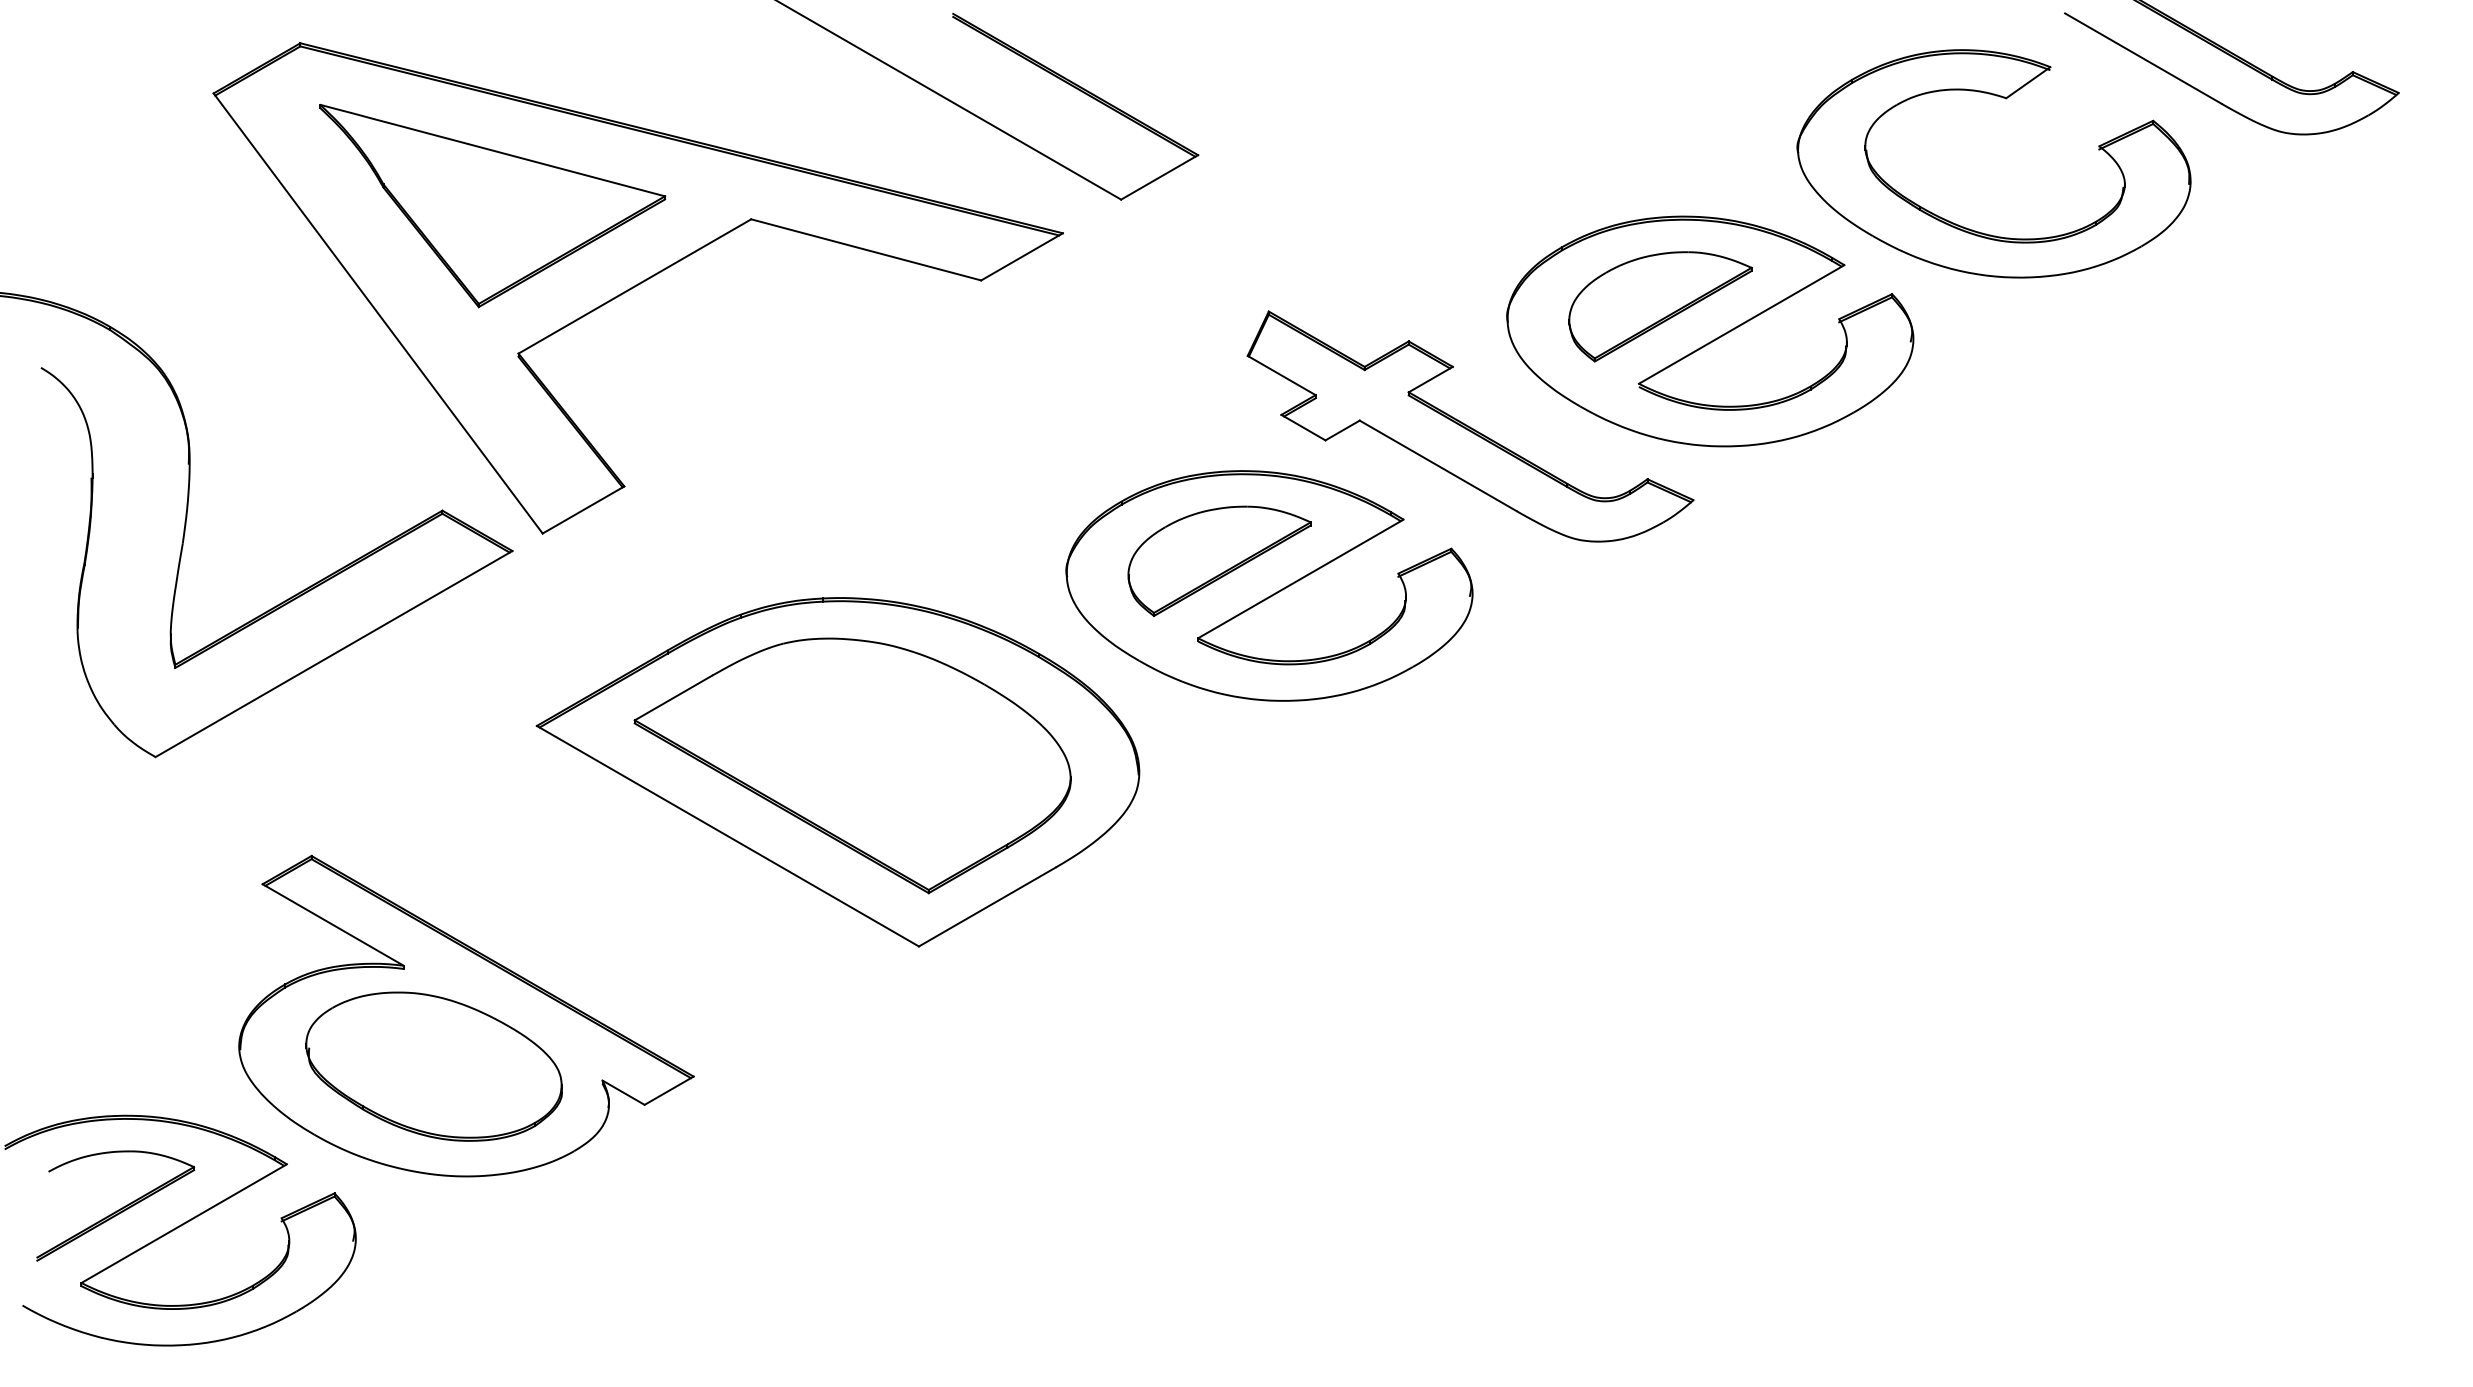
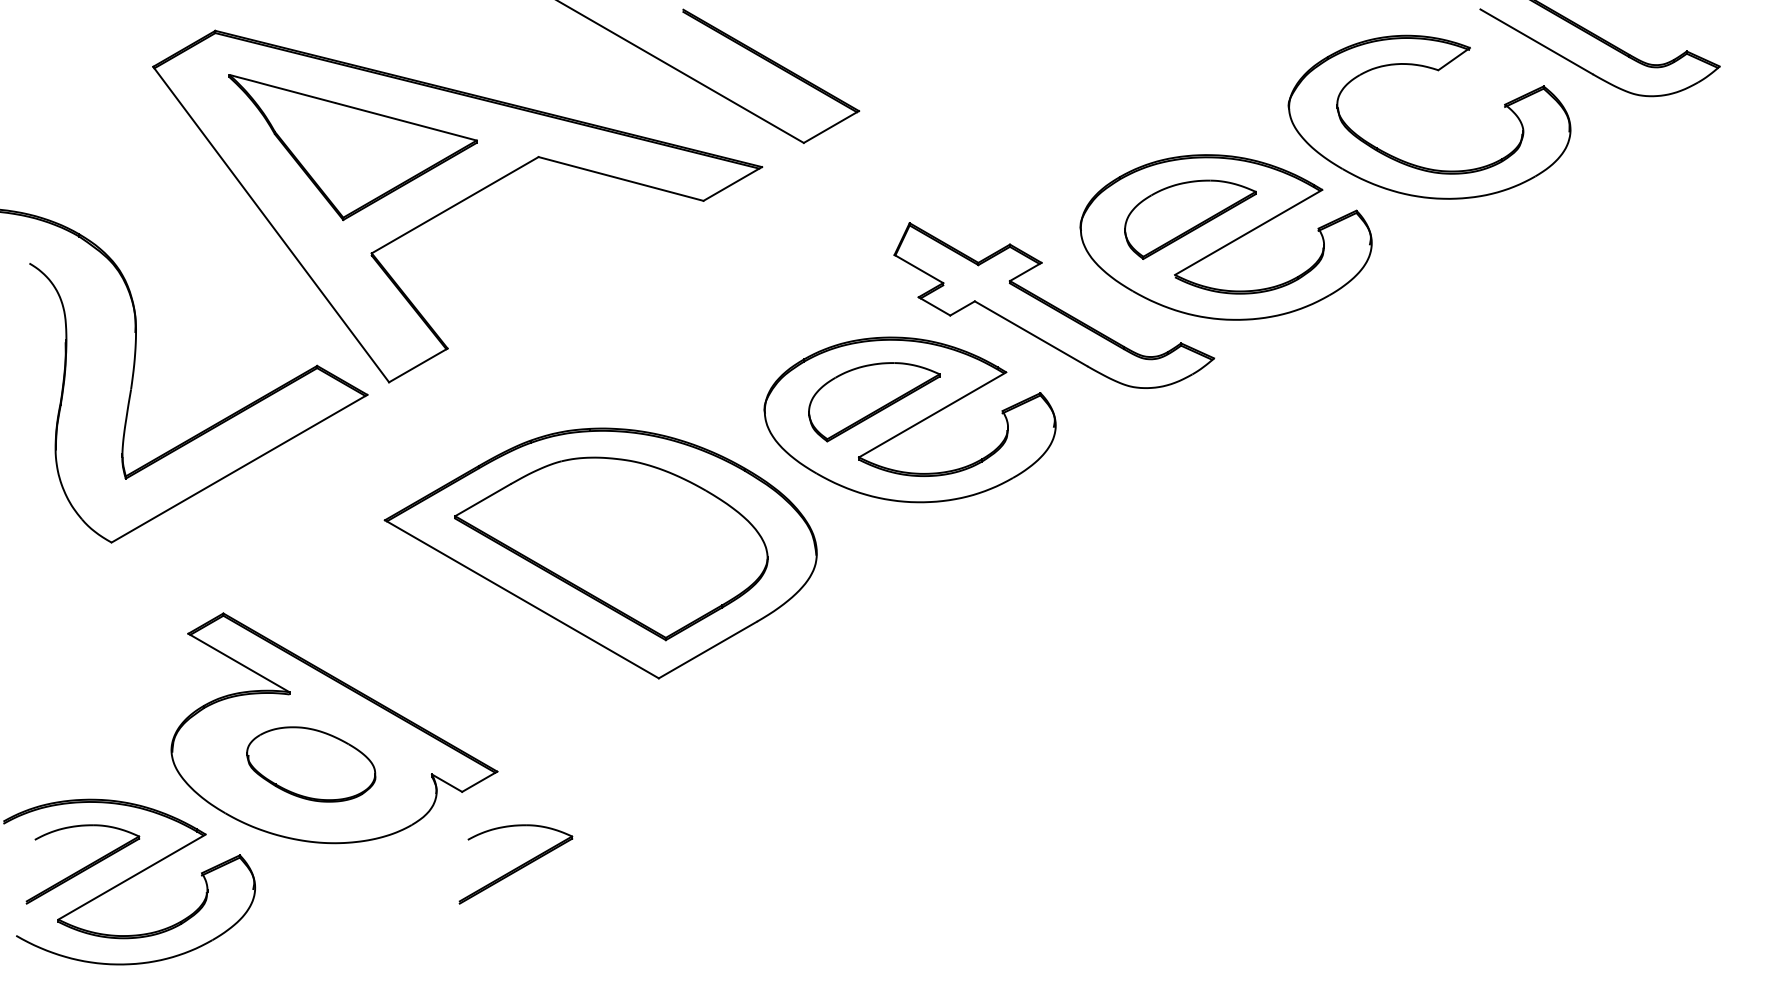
part: (433, 1066) -> (310, 764), size x0.7
part: (719, 1205) -> (515, 864), added

